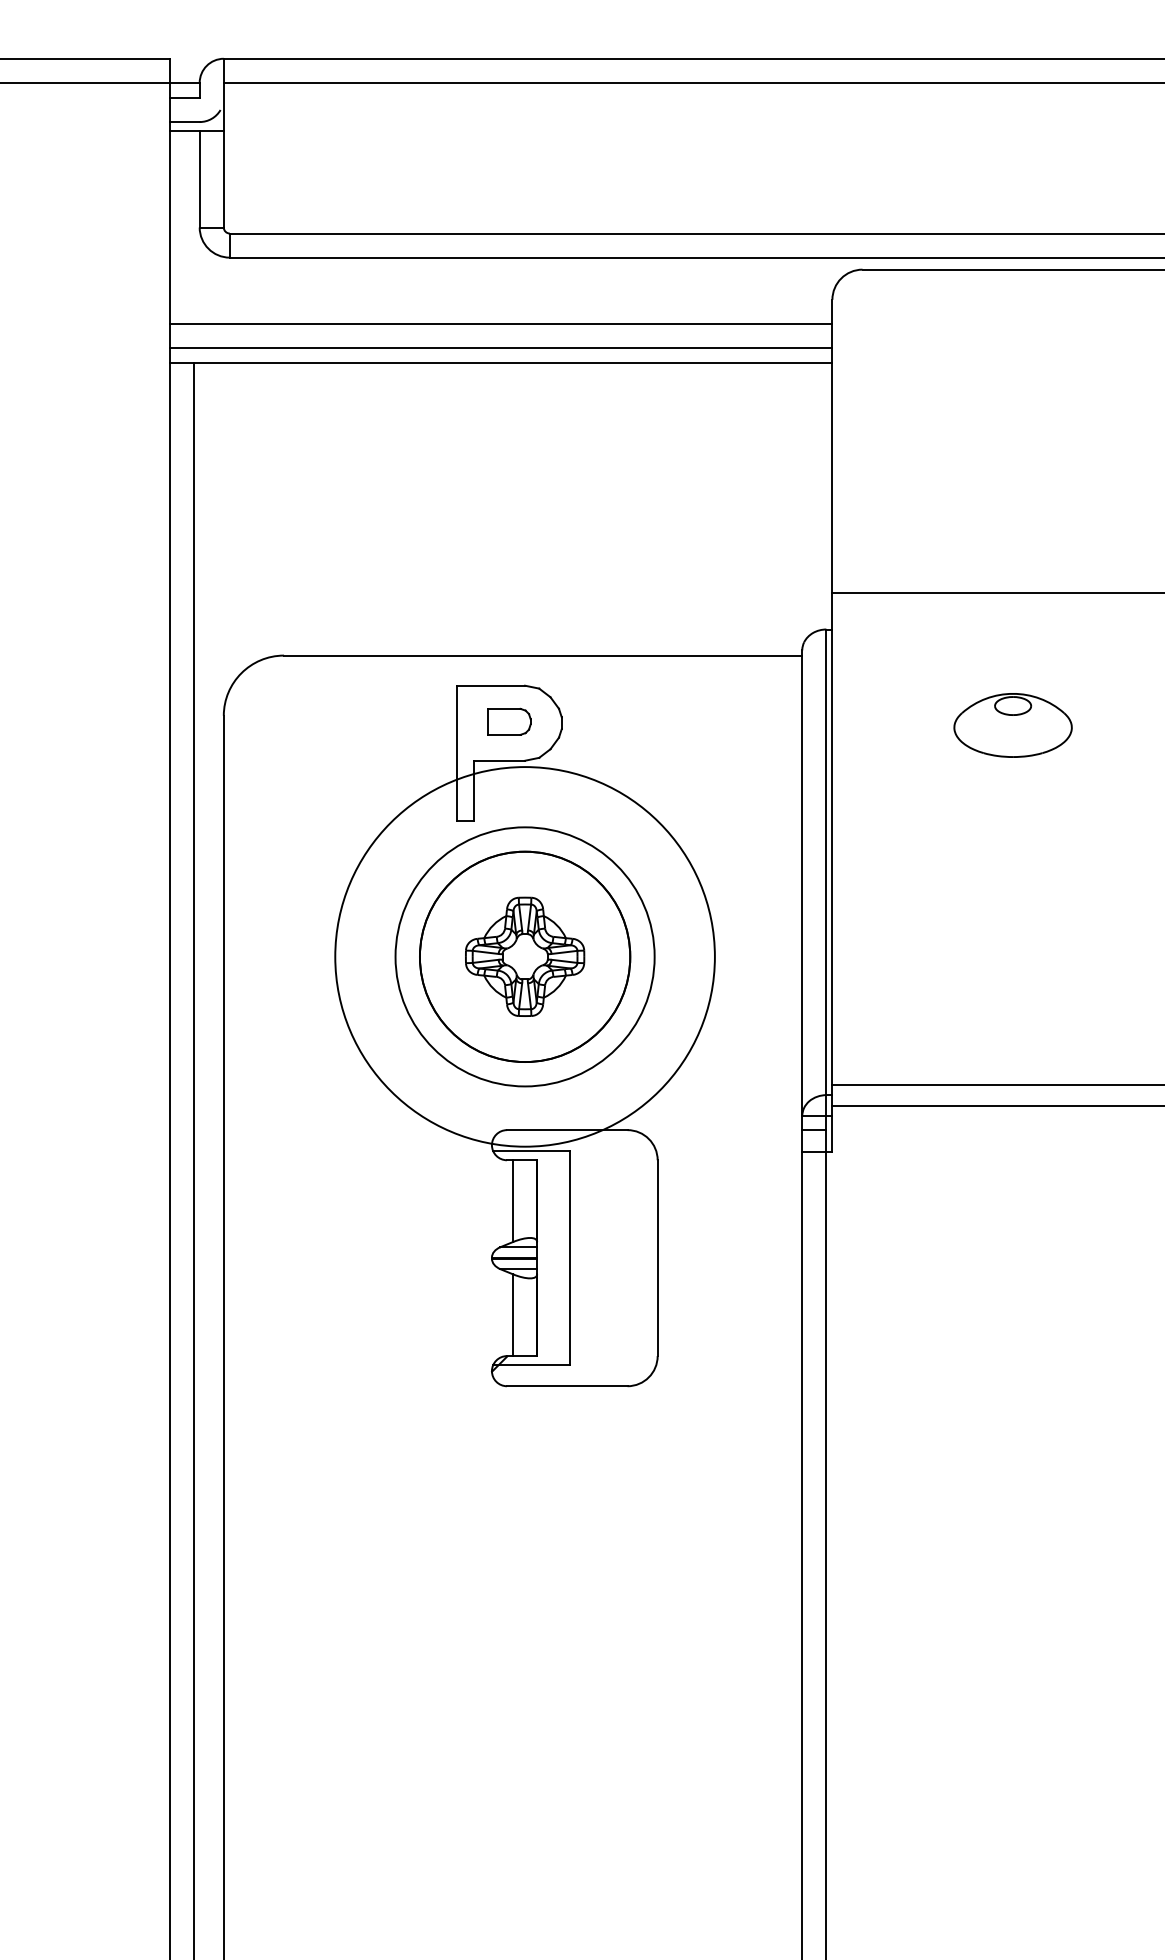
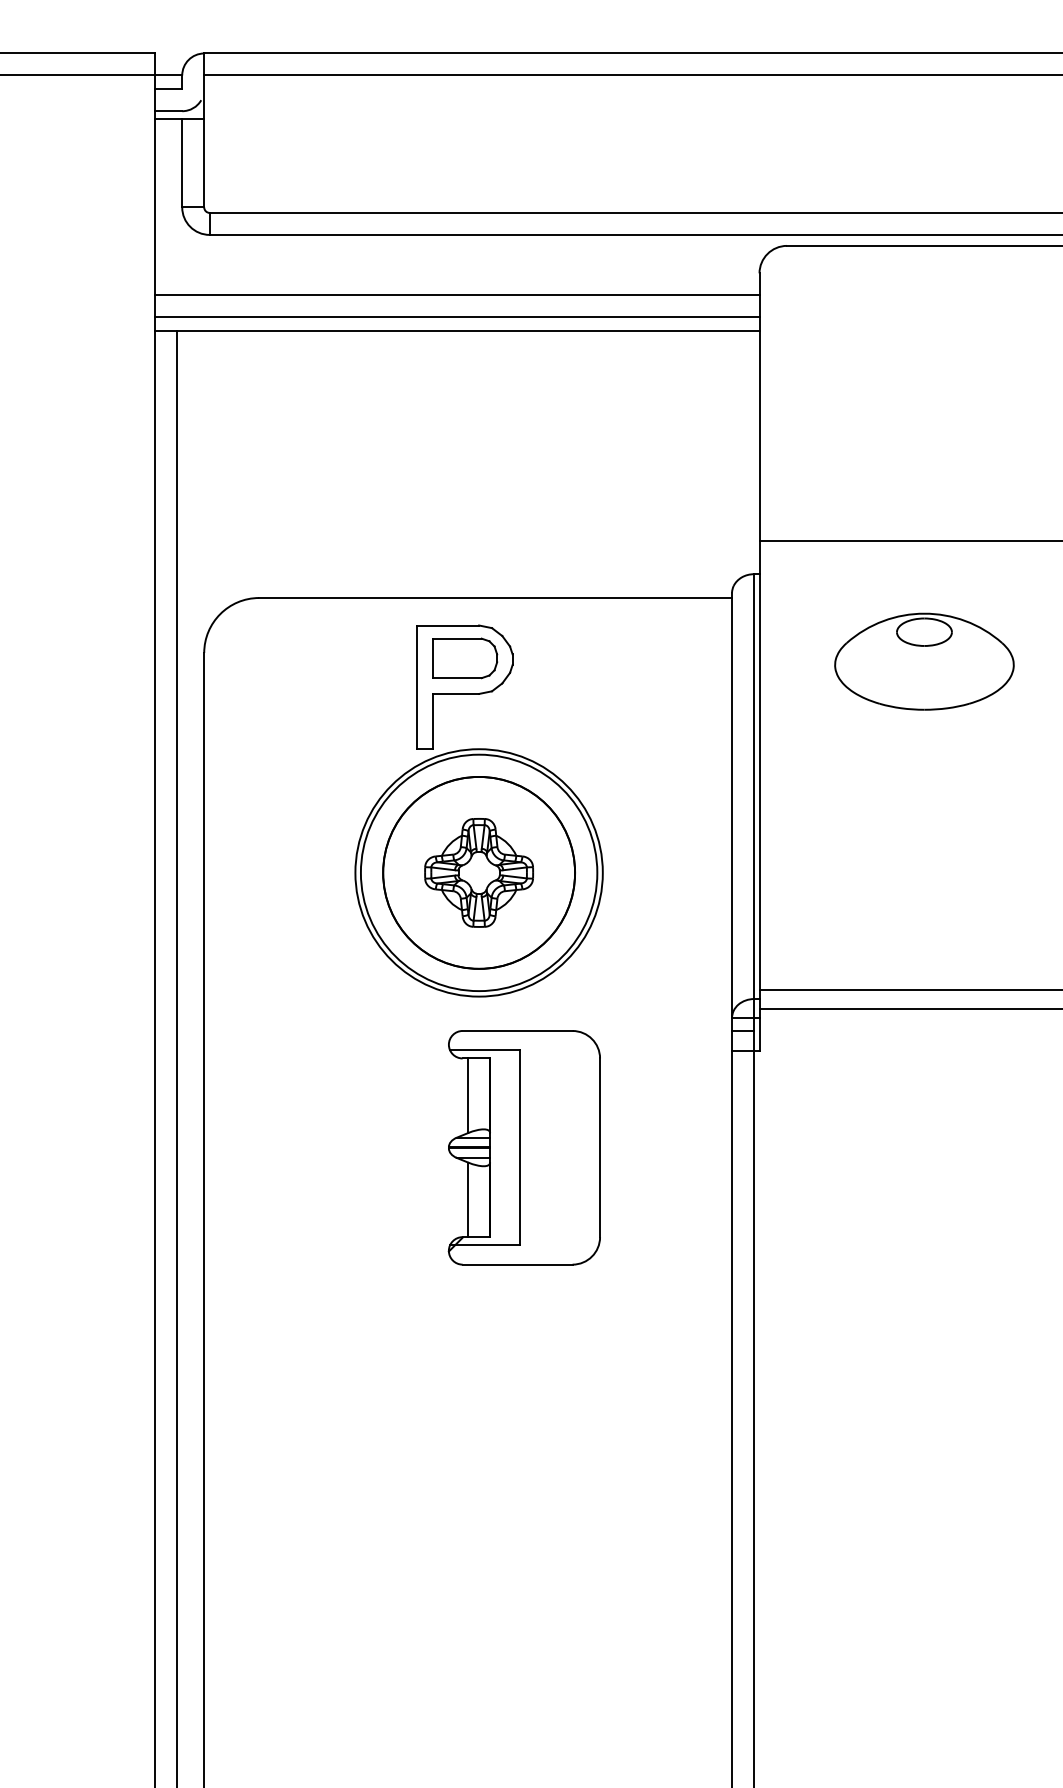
part: (509, 721) -> (464, 658), size x1.67
part: (1012, 725) -> (923, 661), size x1.67
circle: (524, 956) -> (478, 872), size x0.71

